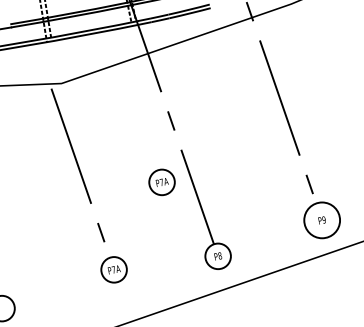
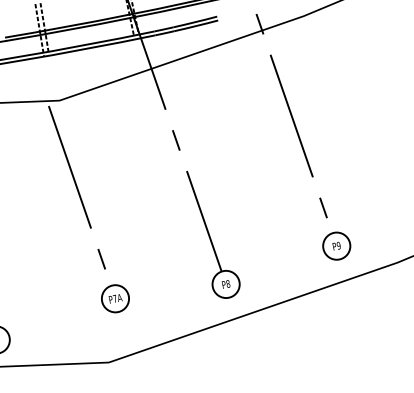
part: (162, 182) -> (166, 205), removed
circle: (321, 219) -> (336, 245), size x0.71

